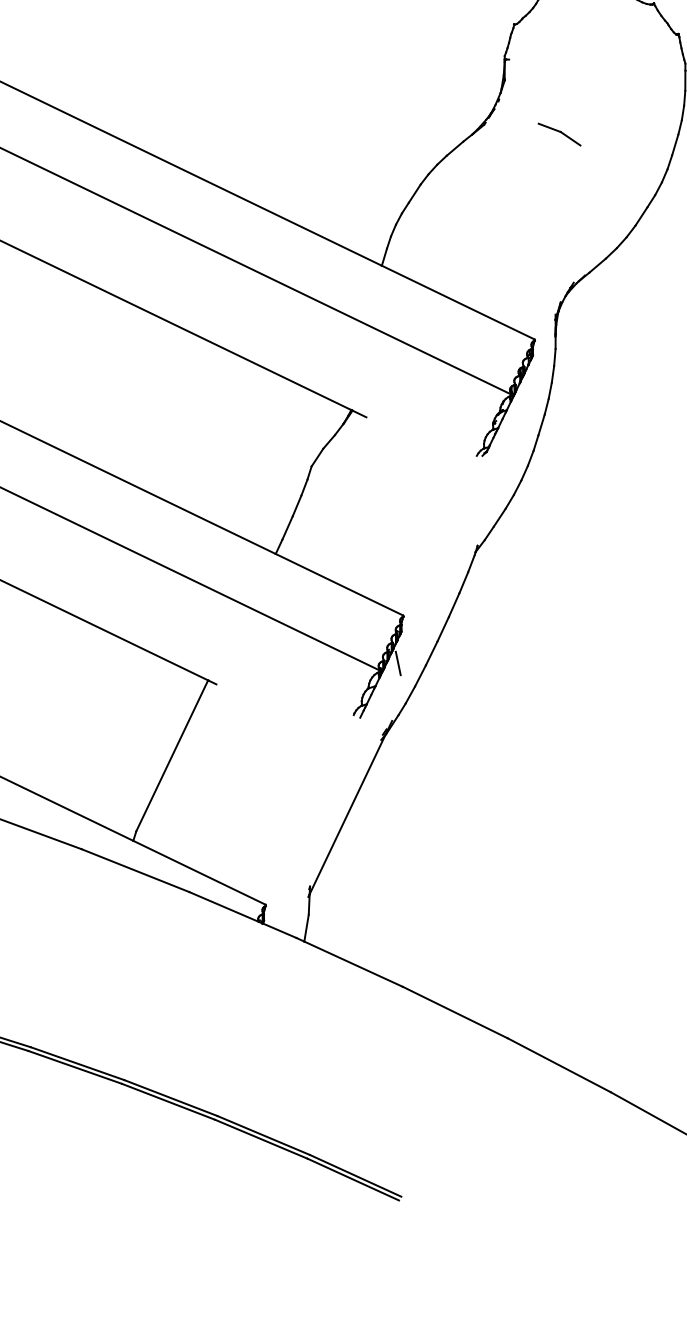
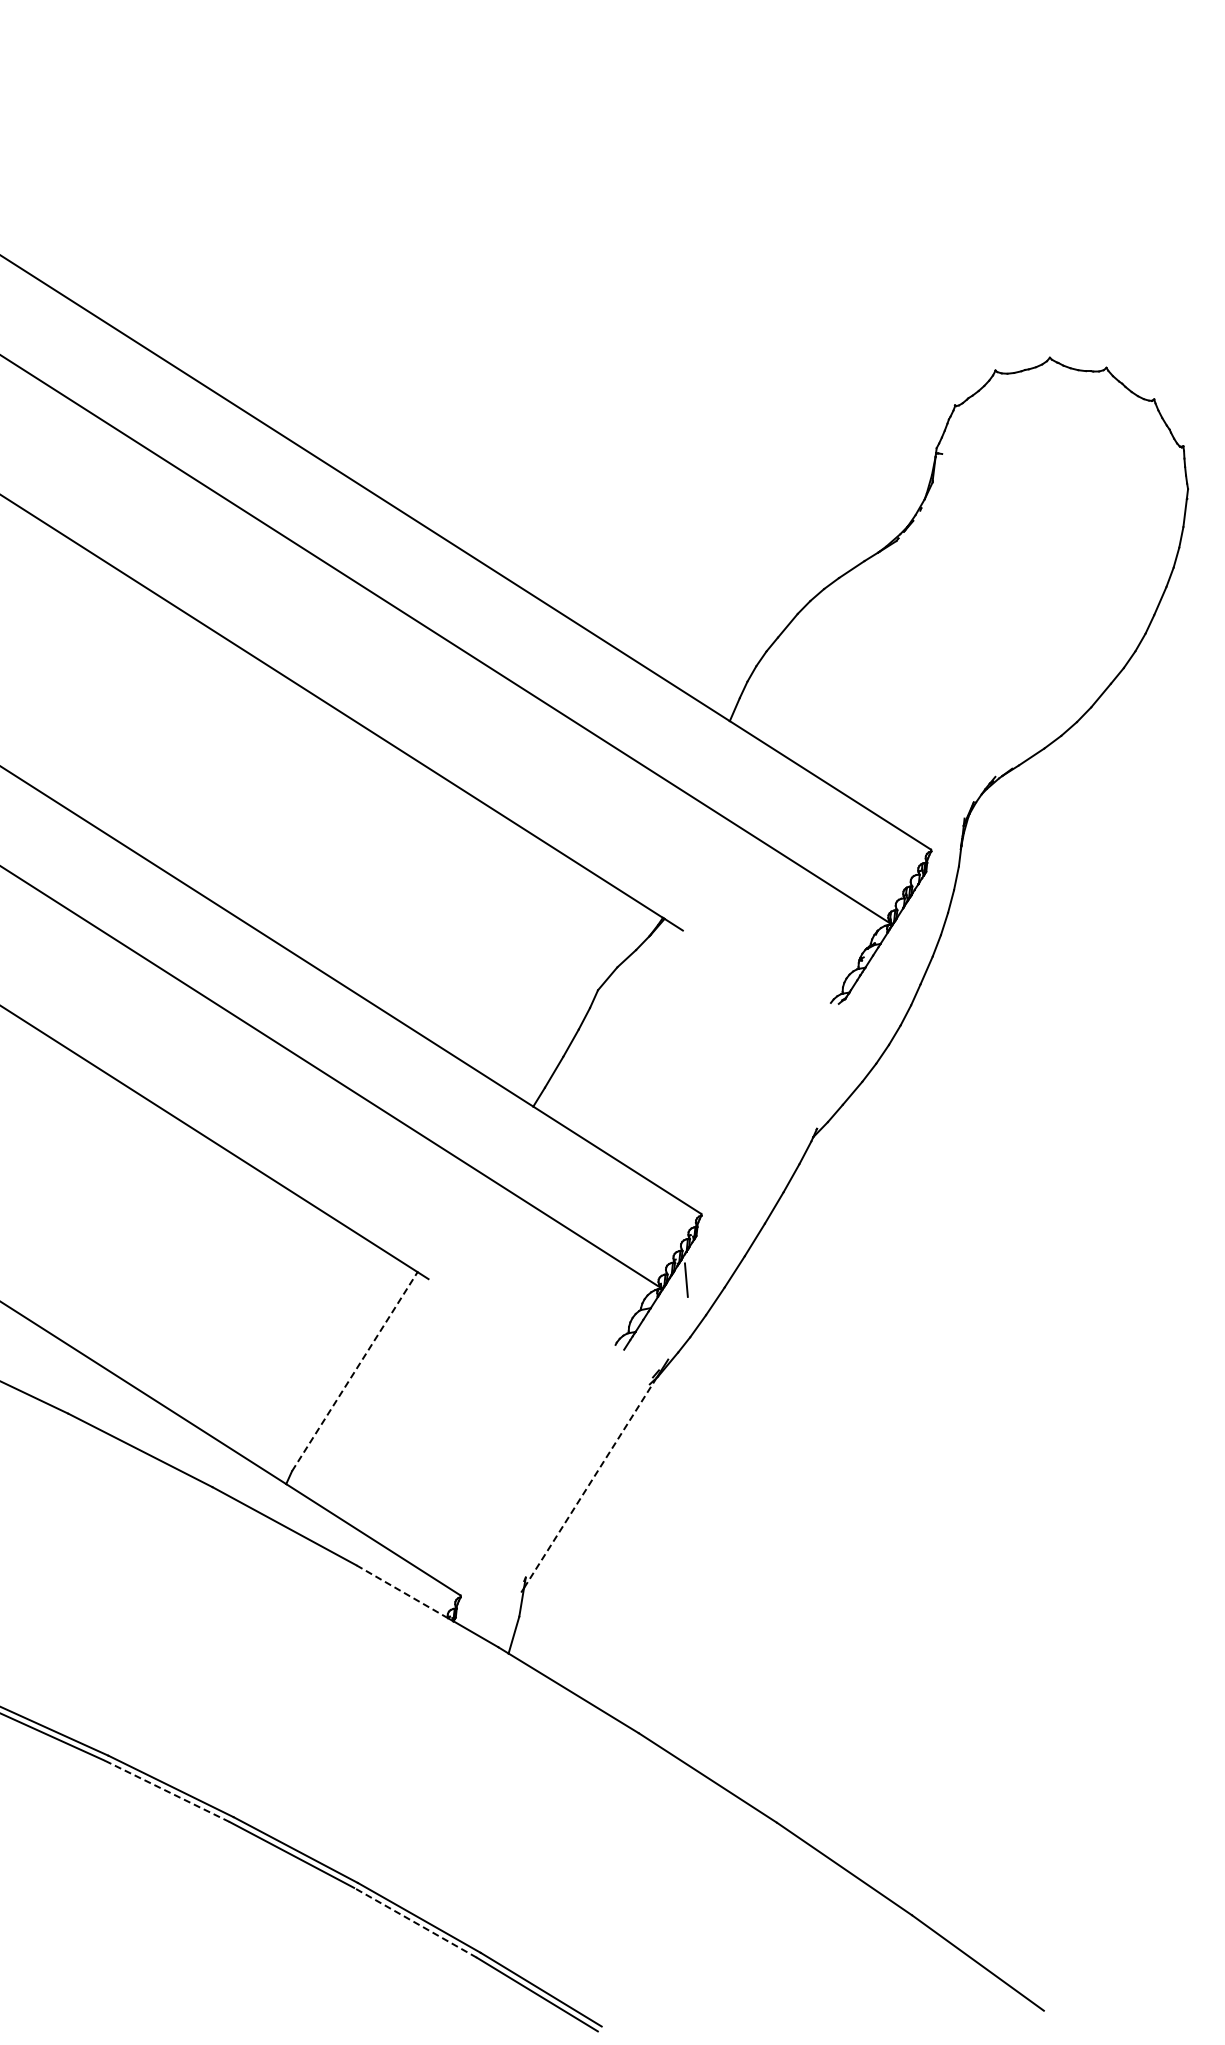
part: (559, 134) -> (1000, 567), removed
line: (171, 755) -> (354, 1371), solid -> dashed
line: (347, 814) -> (590, 1482), solid -> dashed
line: (223, 906) -> (401, 1591), solid -> dashed
line: (75, 1067) -> (167, 1791), solid -> dashed
line: (261, 1139) -> (415, 1922), solid -> dashed

